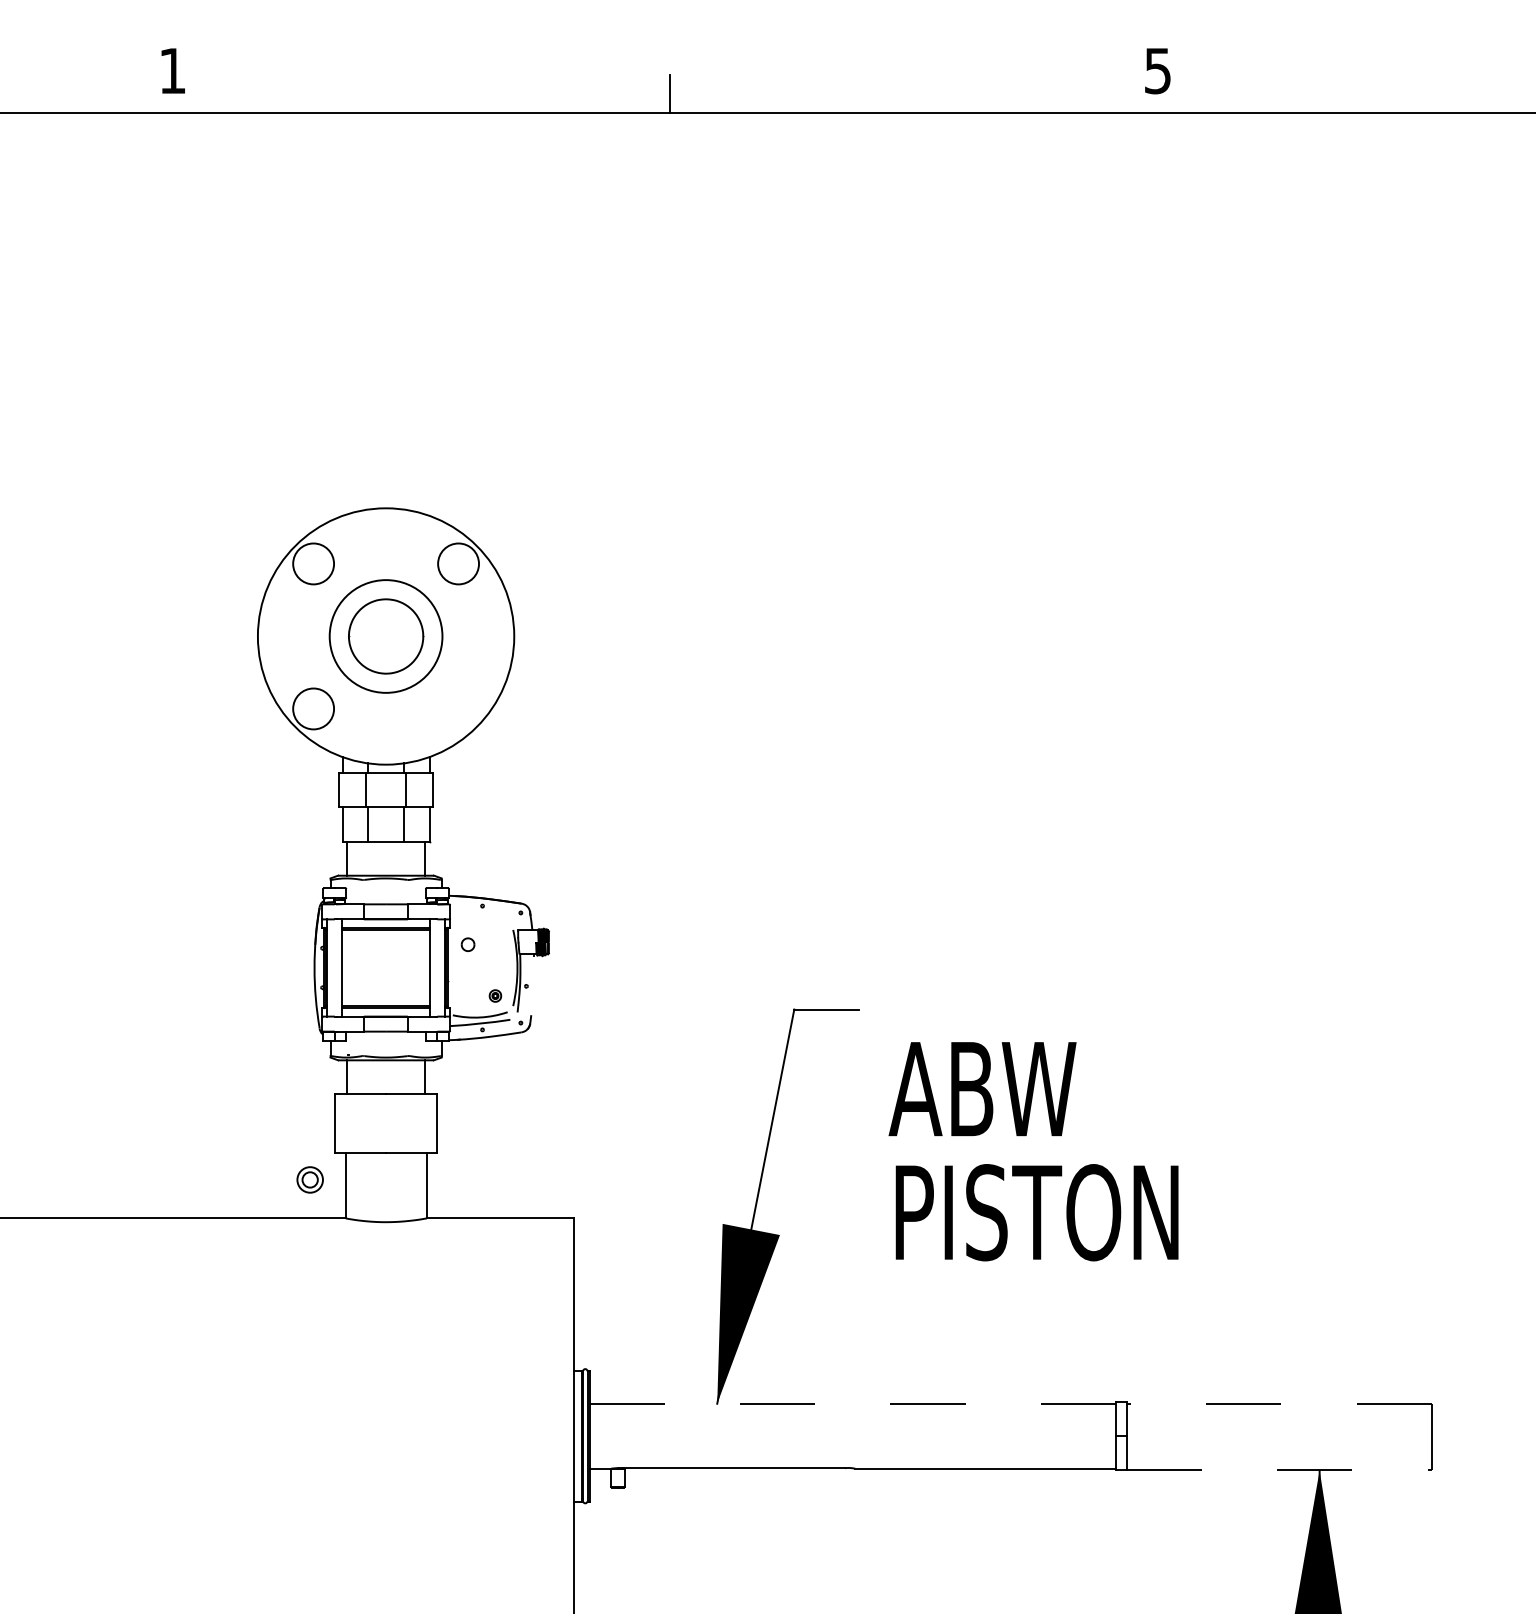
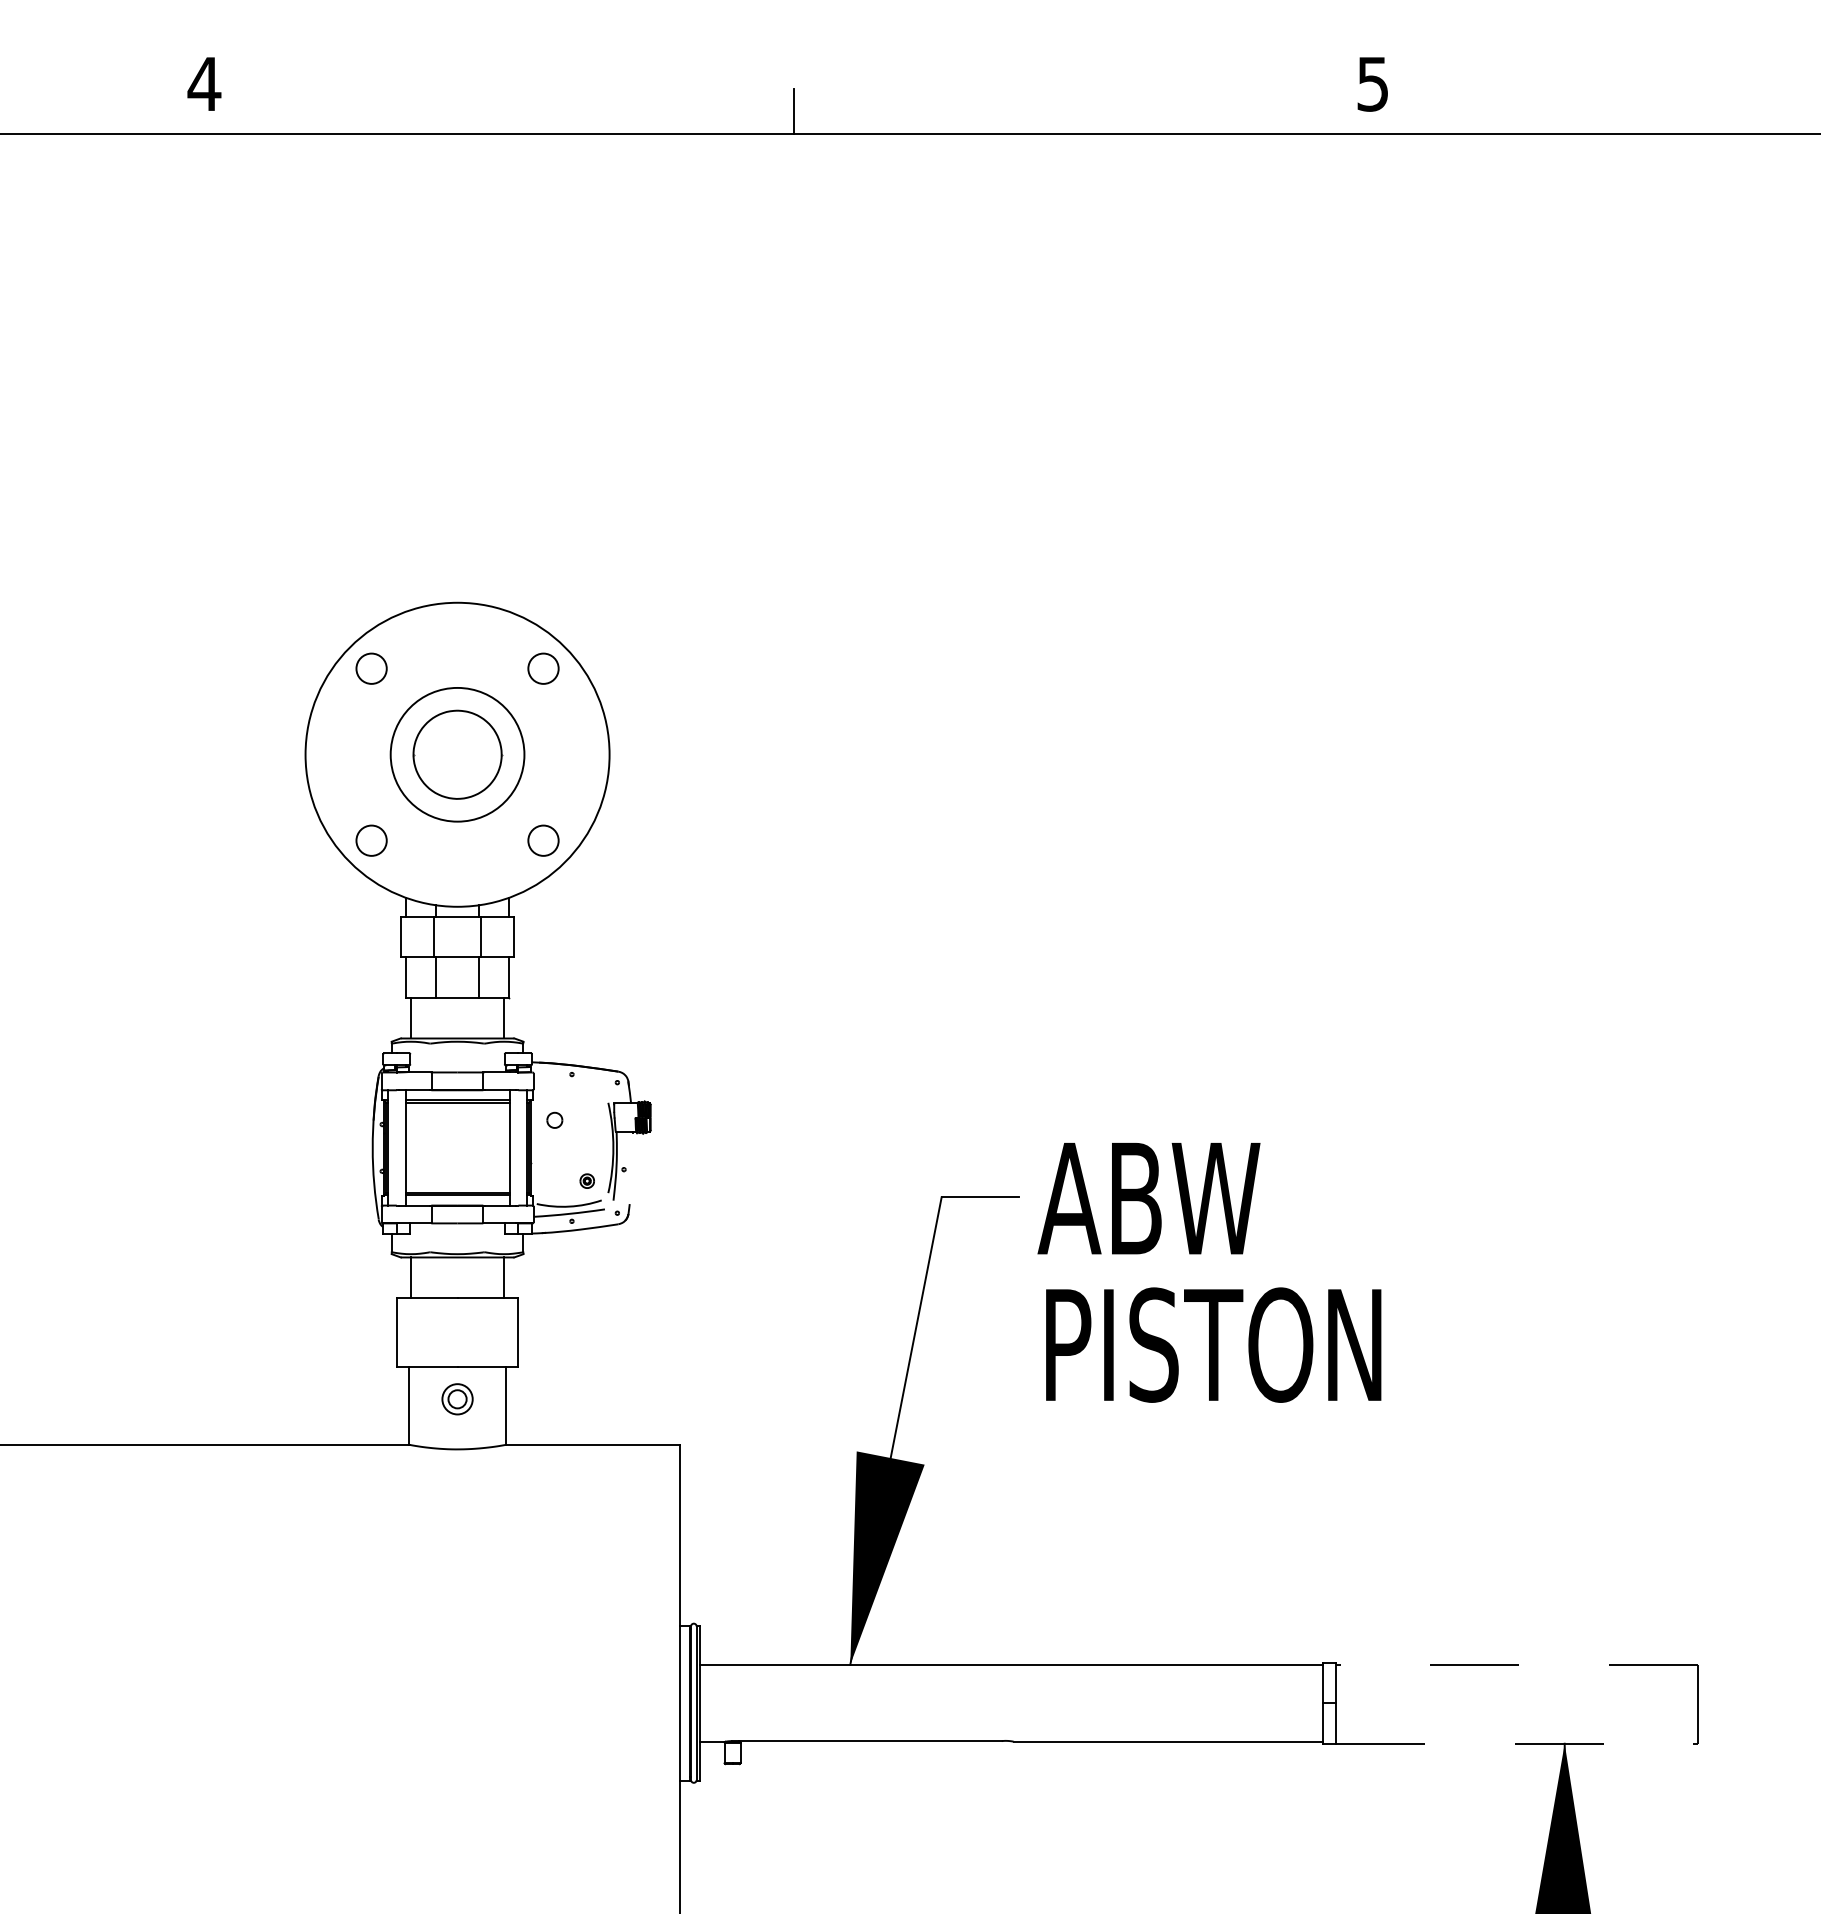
text: (172, 70) -> (204, 83), 1 -> 4
circle: (313, 563) -> (371, 668), size x0.62
circle: (458, 563) -> (543, 668), size x0.62
circle: (313, 708) -> (371, 840), size x0.62
circle: (458, 708) -> (543, 840), added
text: (1033, 1151) -> (1209, 1272), moved
part: (310, 1180) -> (457, 1399), moved
line: (853, 1403) -> (1011, 1664), dashed -> solid

